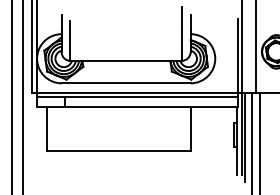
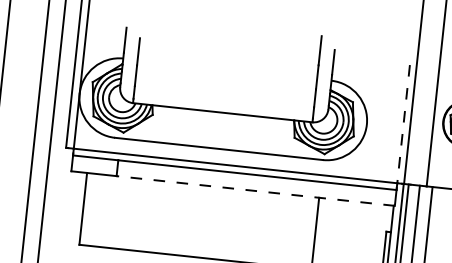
line: (237, 56) -> (403, 124), solid -> dashed
line: (150, 106) -> (254, 190), solid -> dashed

